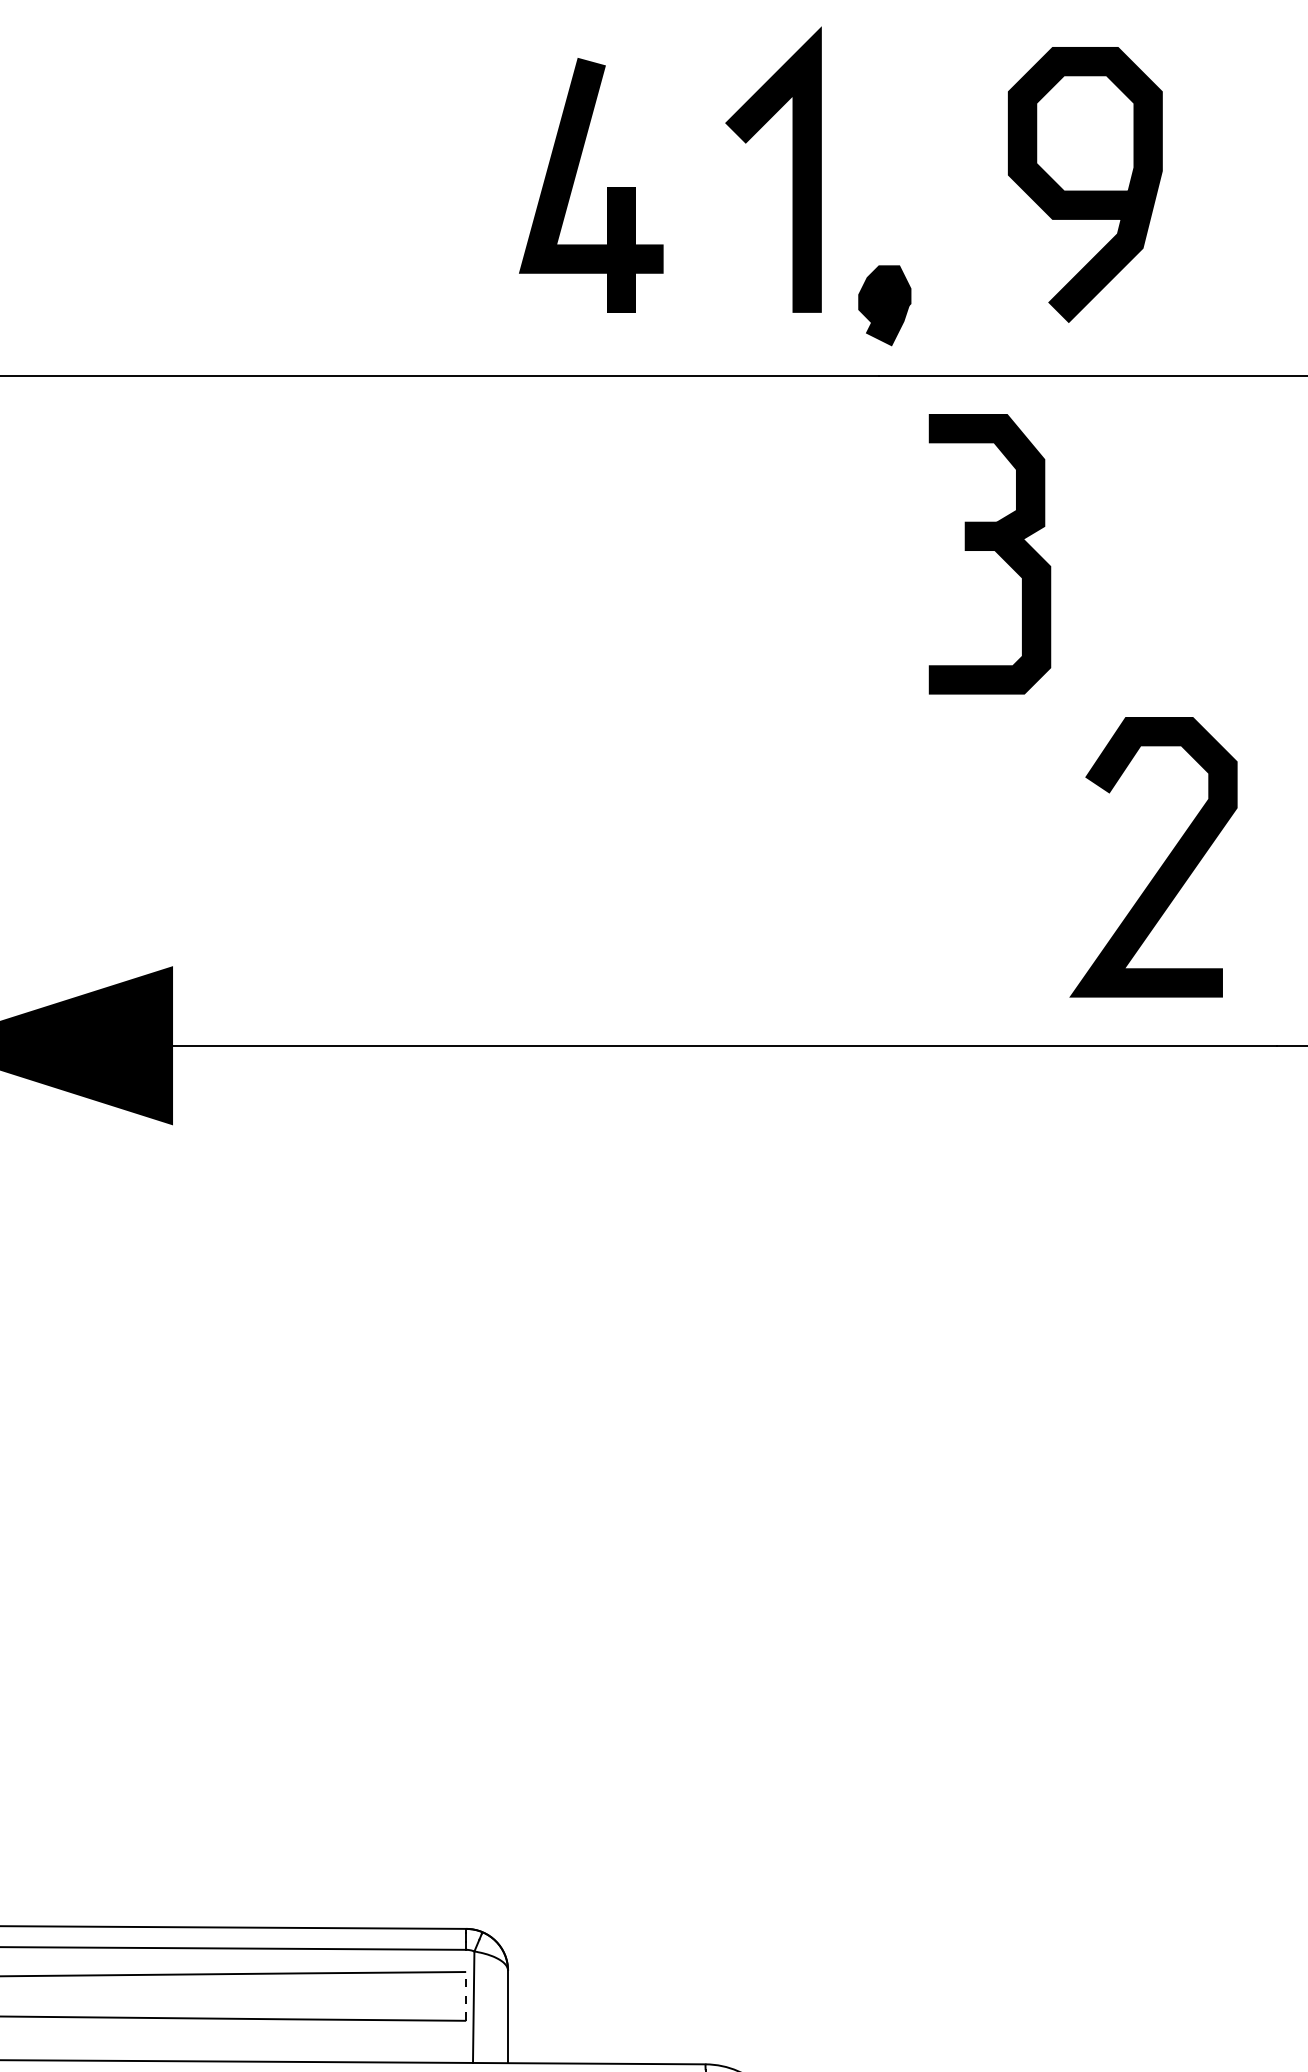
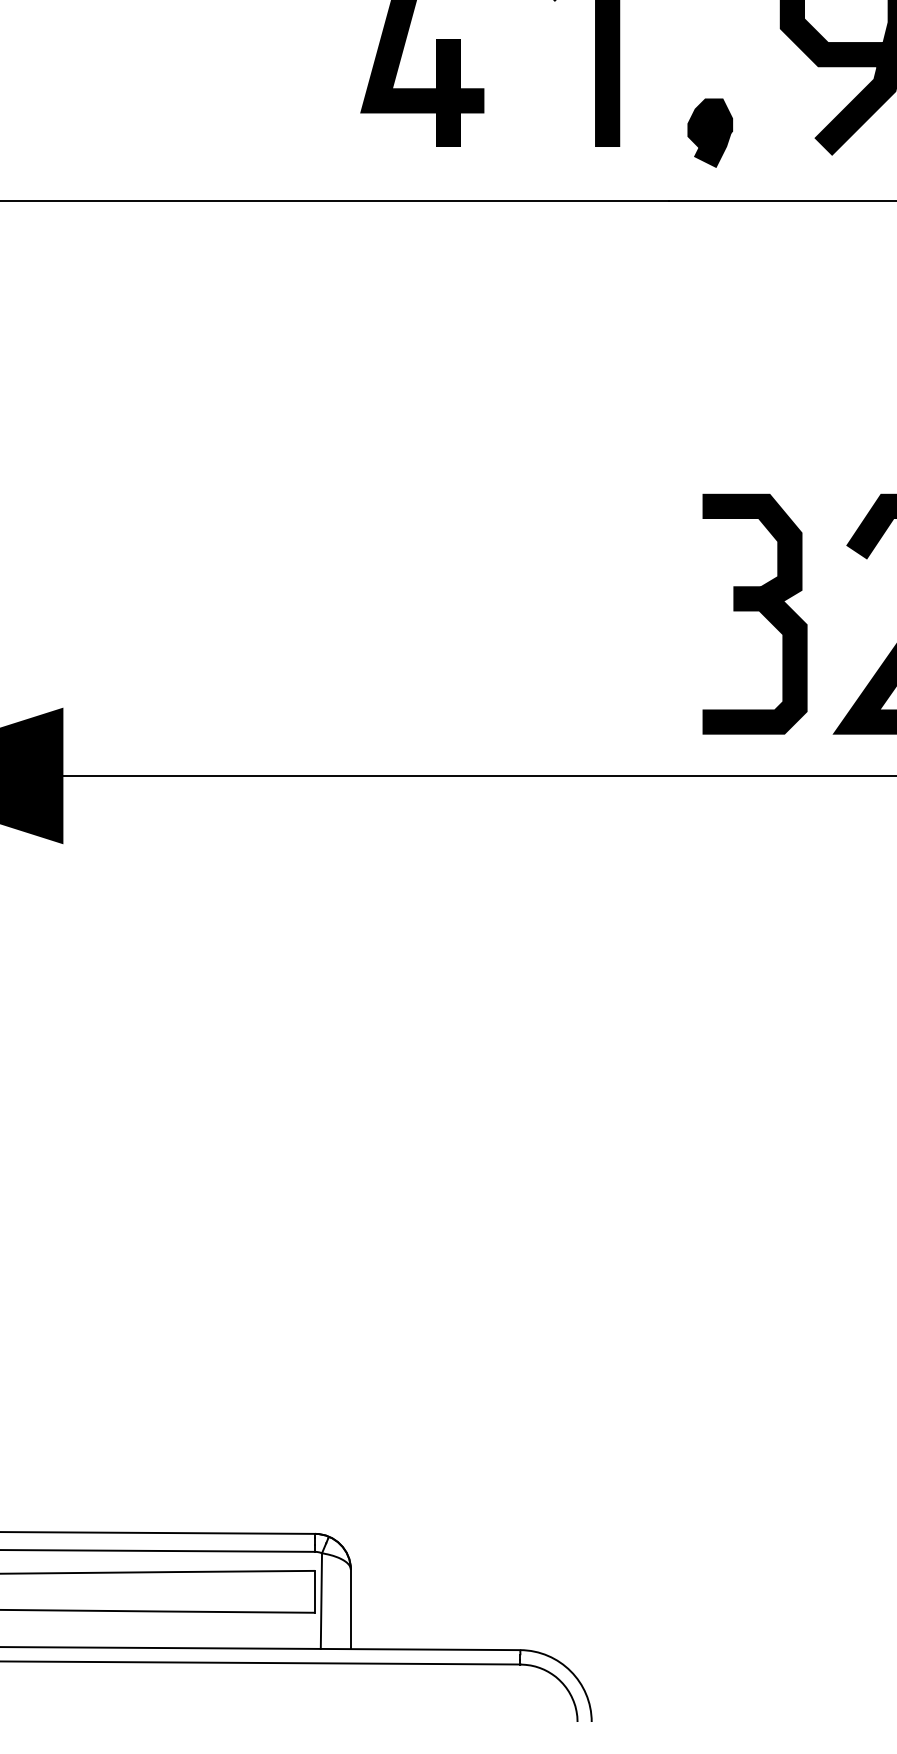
part: (884, 305) -> (710, 132), moved
part: (989, 554) -> (754, 614), moved
line: (466, 1995) -> (315, 1591), dashed -> solid

